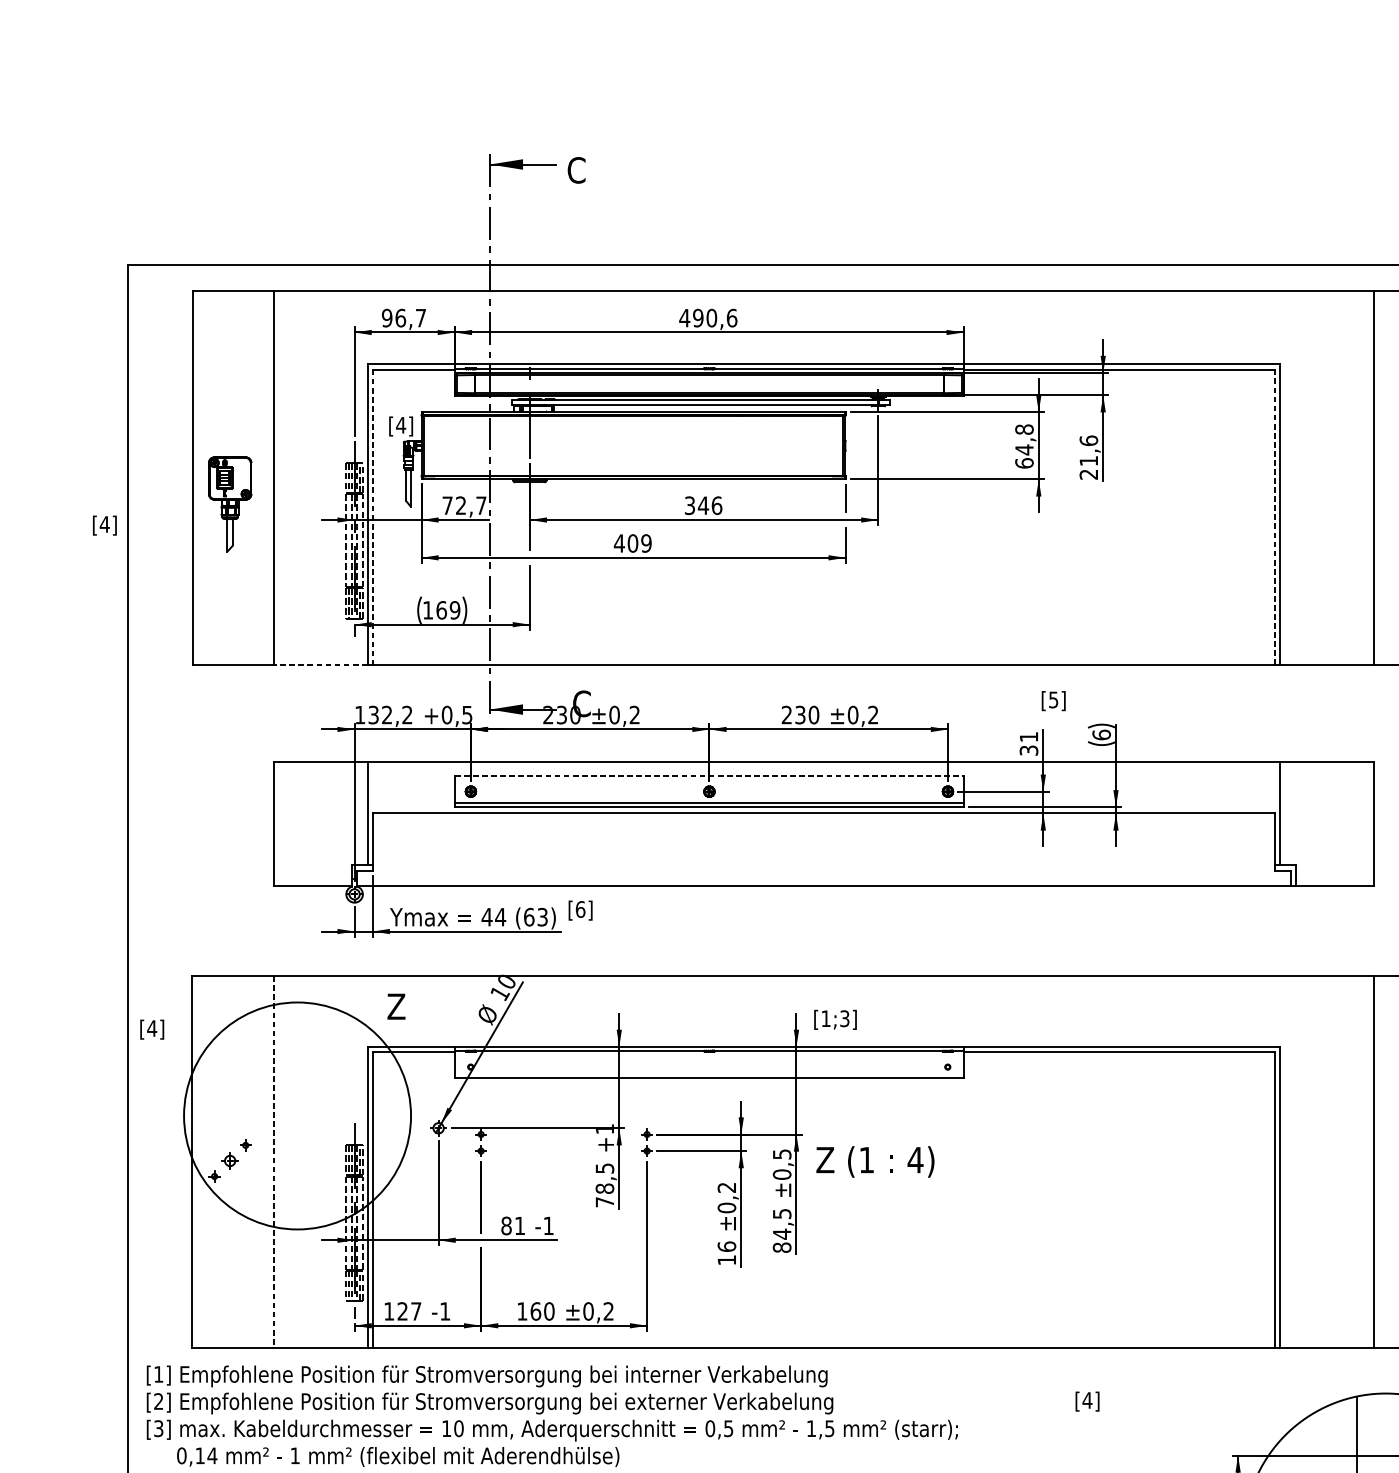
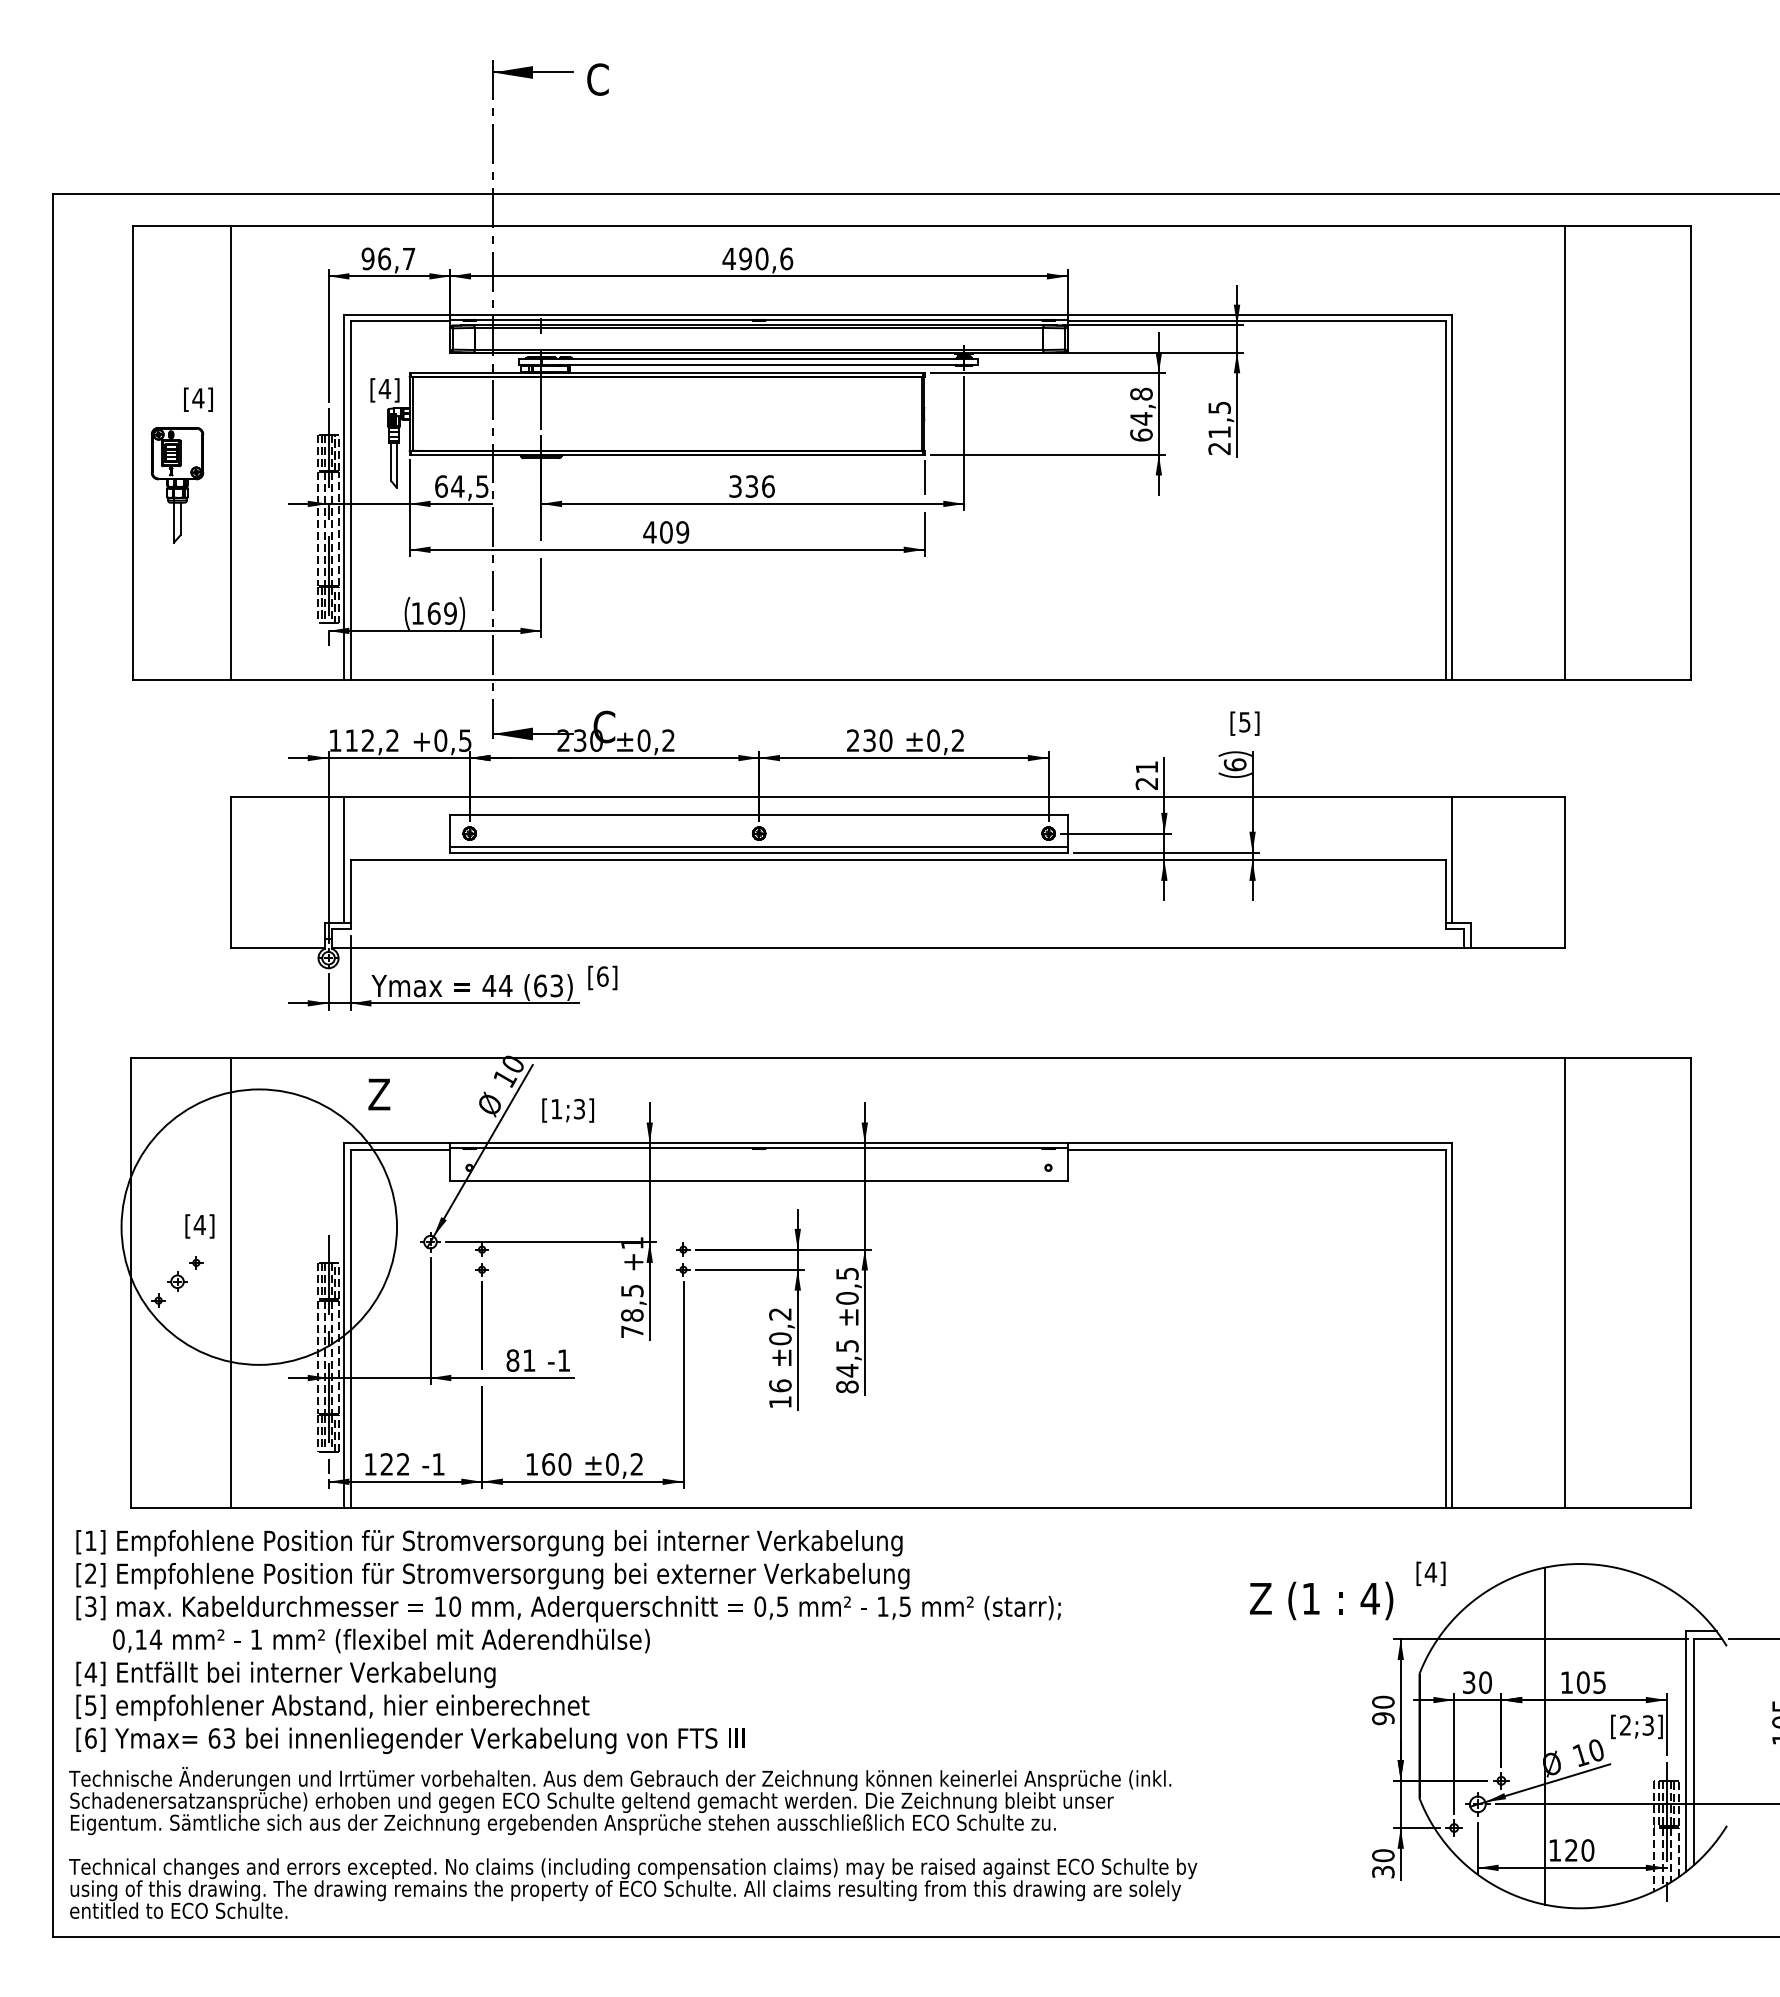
text: (1088, 440) -> (1219, 407), 21,6 -> 21,5
text: (464, 505) -> (461, 486), 72,7 -> 64,5
text: (703, 505) -> (751, 486), 346 -> 336
line: (1274, 517) -> (1445, 500), dashed -> solid
line: (372, 518) -> (350, 501), dashed -> solid
text: (104, 525) -> (198, 399), moved
line: (320, 665) -> (287, 680), dashed -> solid
text: (1053, 700) -> (1244, 723), moved
text: (373, 714) -> (351, 740), 132,2 -> 112,2
text: (1028, 750) -> (1146, 783), 31 -> 21
line: (709, 775) -> (759, 814), dashed -> solid
text: (834, 1019) -> (567, 1110), moved
text: (151, 1029) -> (199, 1226), moved
text: (875, 1161) -> (1321, 1600), moved
line: (274, 1162) -> (231, 1283), dashed -> solid
text: (416, 1311) -> (403, 1464), 127 -> 122
text: (1087, 1401) -> (1430, 1573), moved

